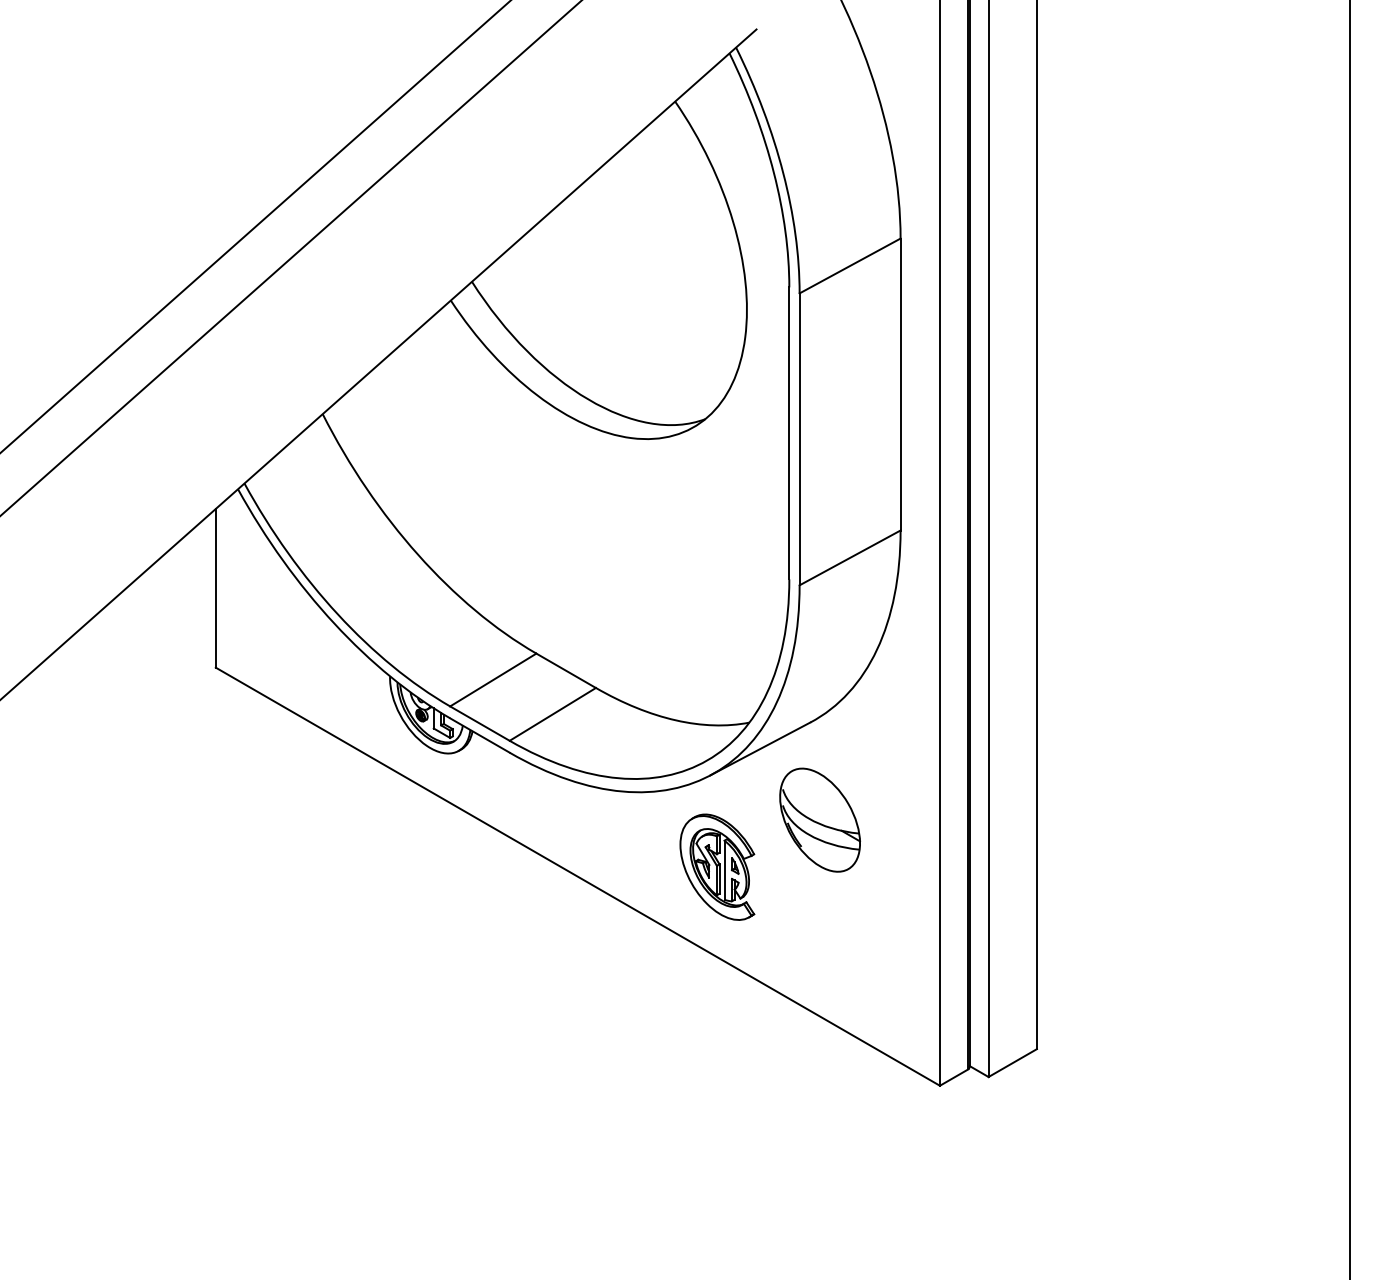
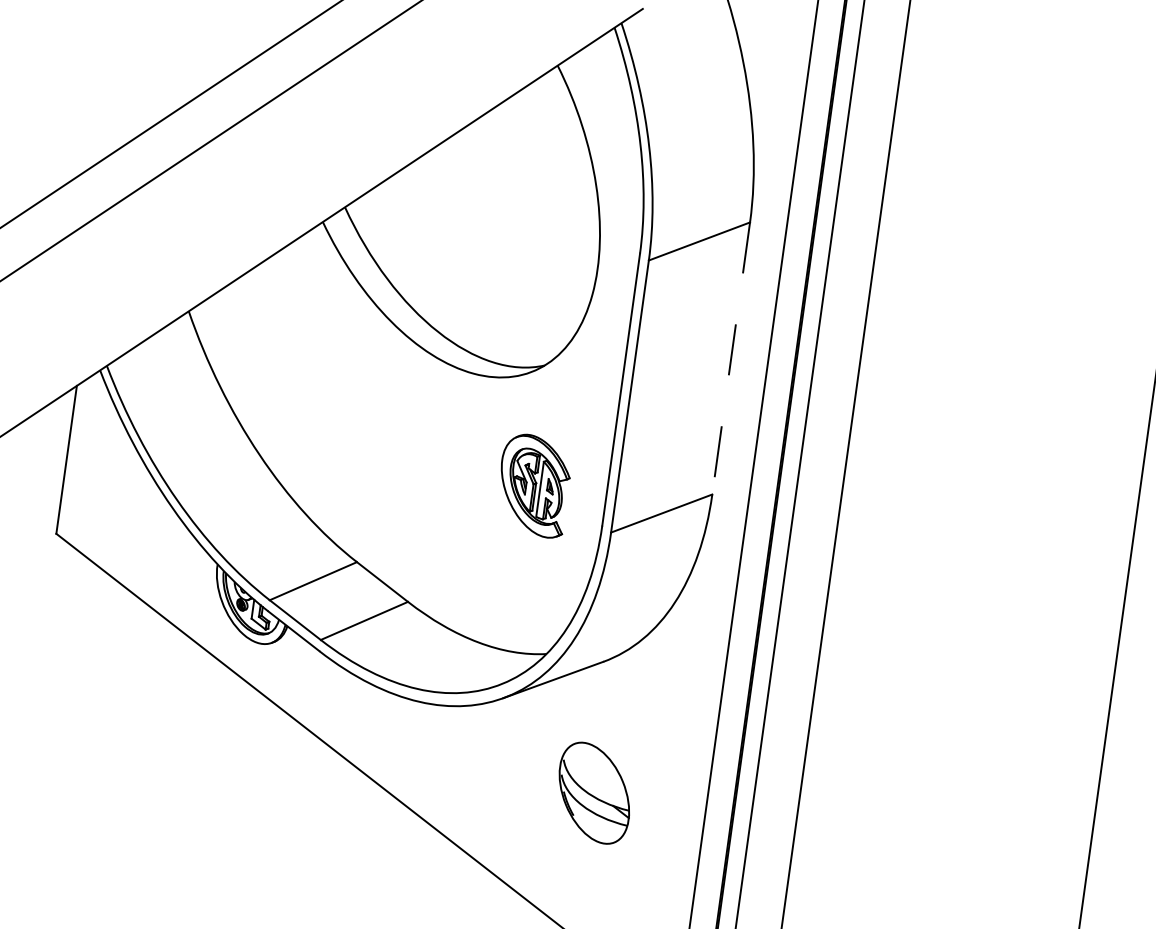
line: (900, 384) -> (731, 358), solid -> dashed
part: (819, 819) -> (593, 792), moved
part: (717, 866) -> (534, 484), moved

